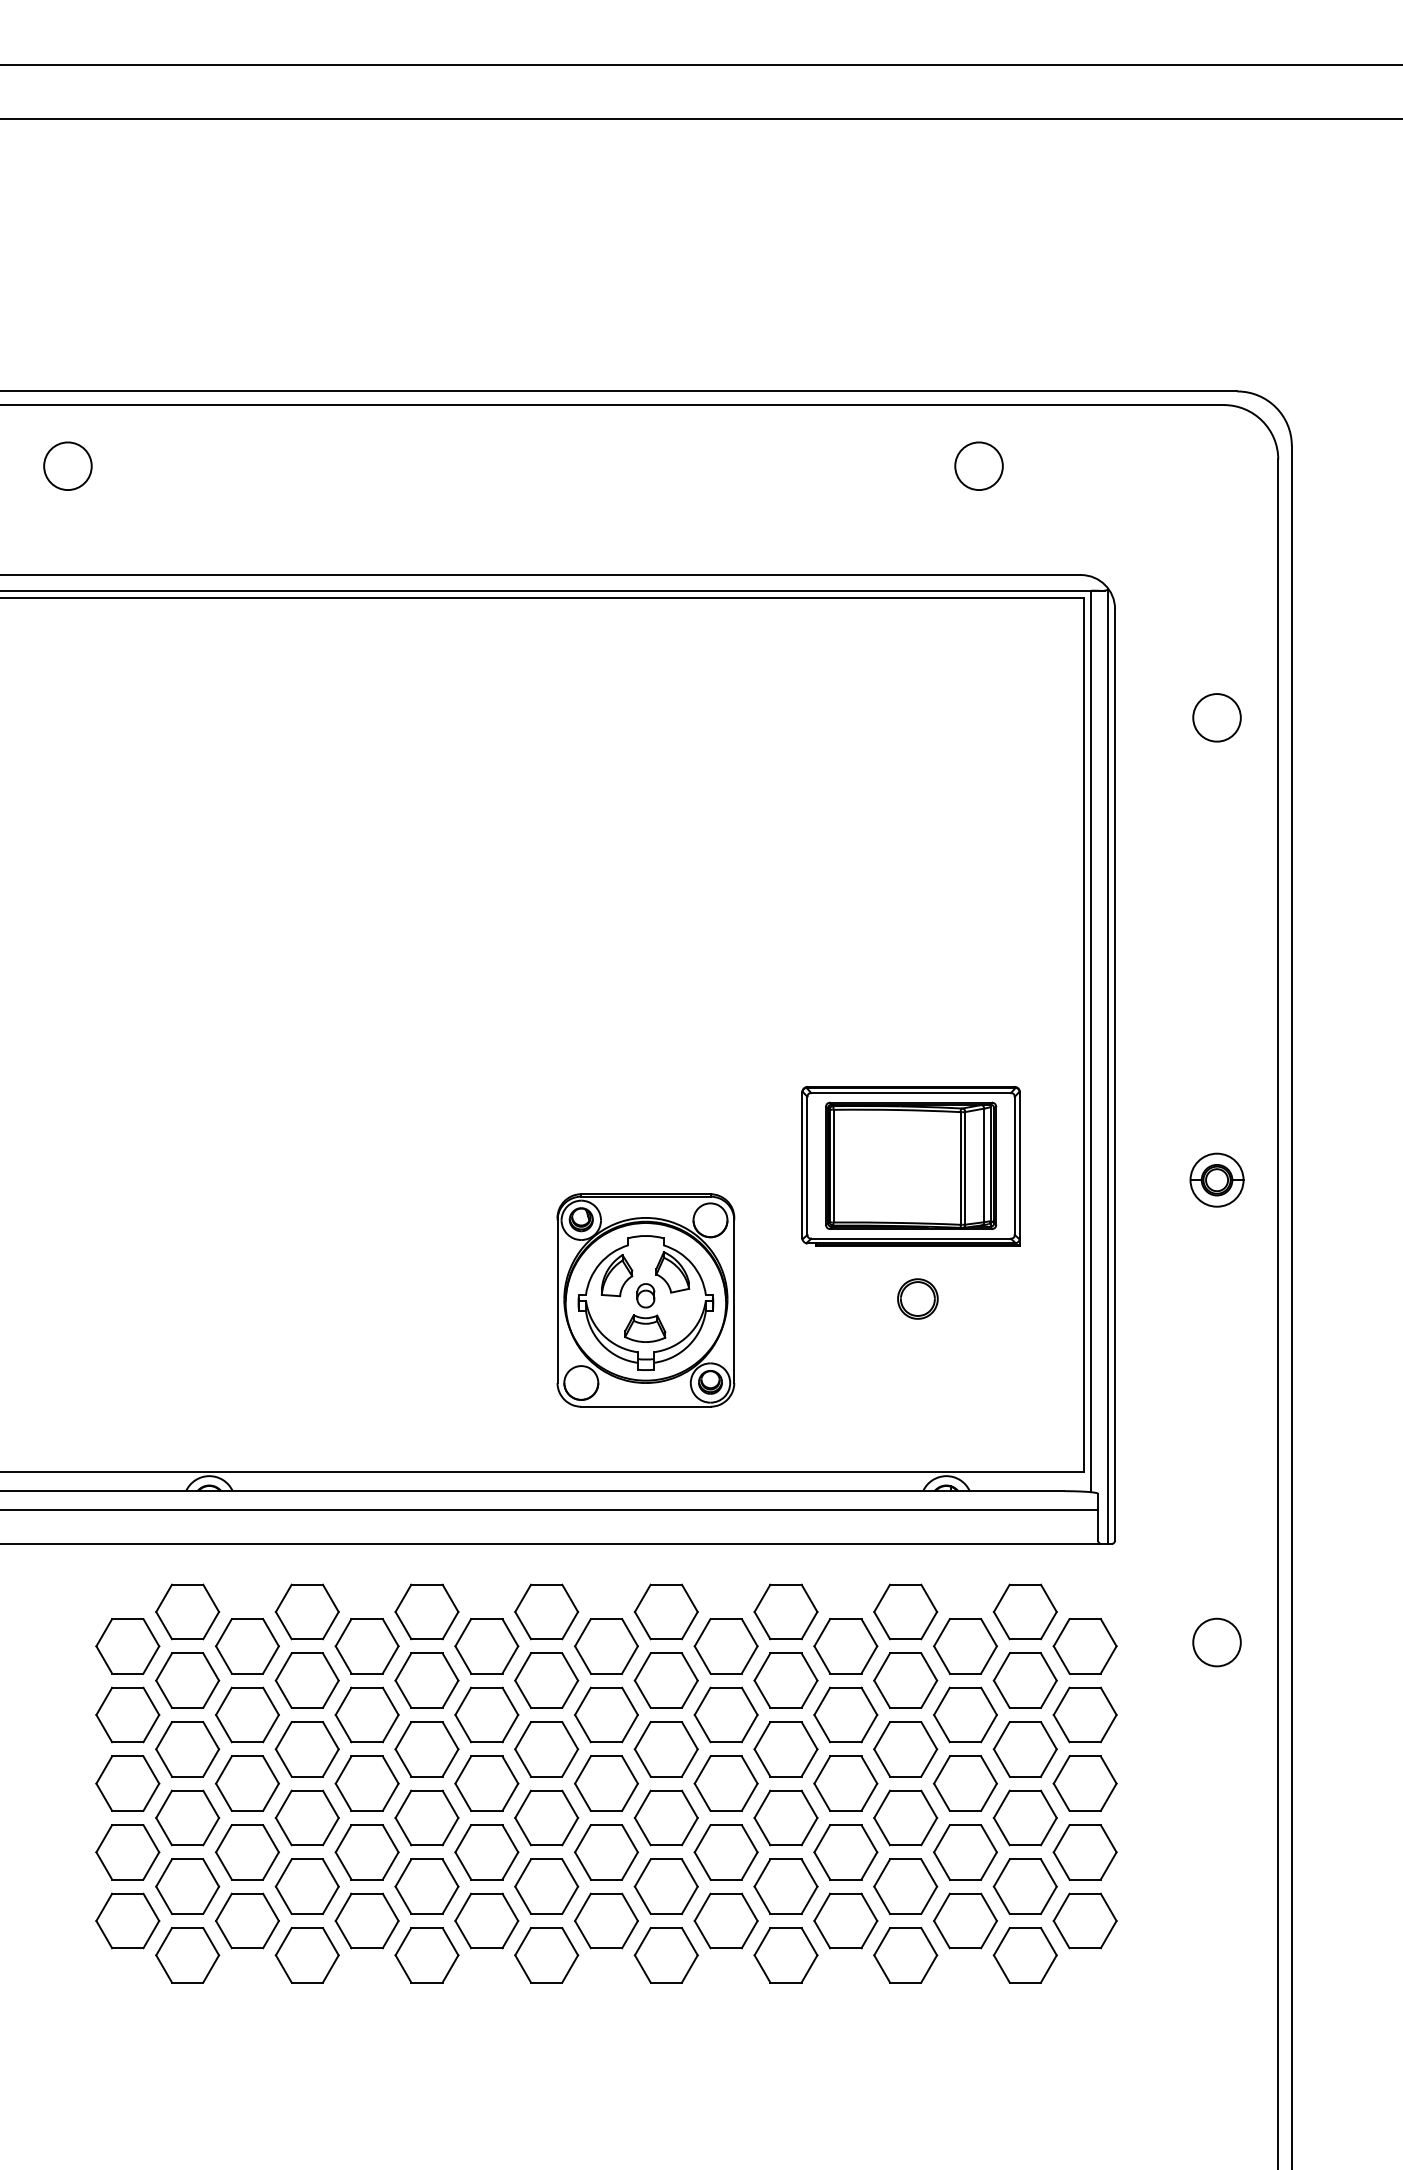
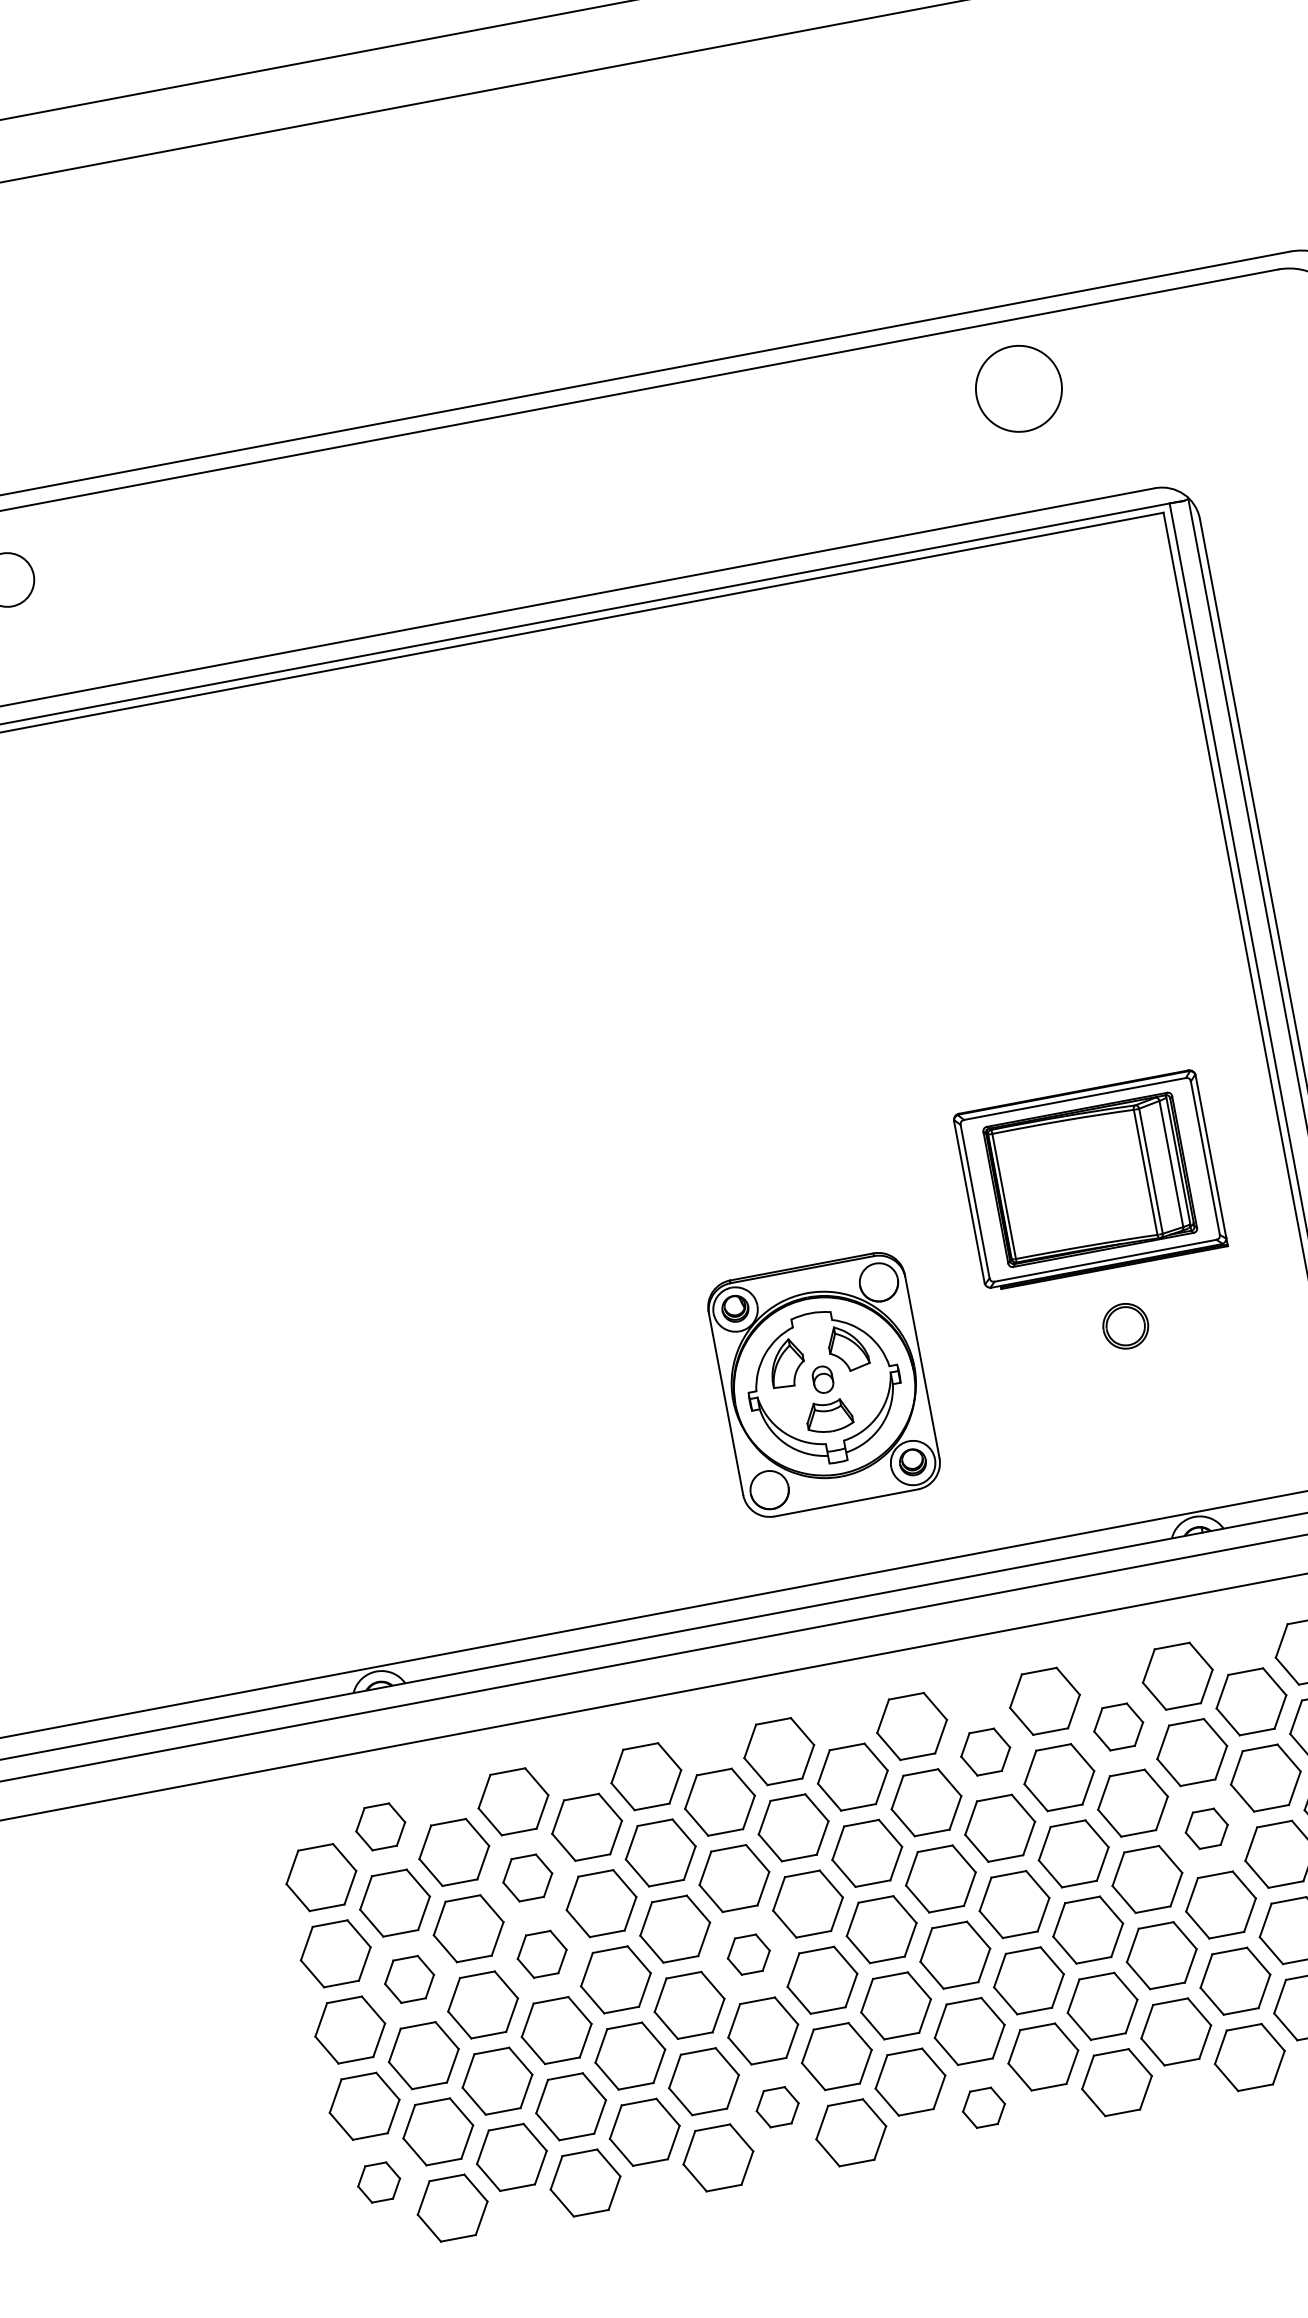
circle: (978, 466) -> (1018, 389), size x1.6
part: (187, 1611) -> (380, 1826), size x0.7
part: (725, 1646) -> (985, 1752), size x0.7
part: (845, 1646) -> (1118, 1727), size x0.7
part: (306, 1680) -> (526, 1878), size x0.7
part: (187, 1749) -> (409, 1979), size x0.7
part: (306, 1749) -> (541, 1954), size x0.7
part: (905, 1749) -> (1206, 1829), size x0.6
part: (486, 1783) -> (748, 1954), size x0.6
part: (127, 1920) -> (378, 2182), size x0.6
part: (486, 1920) -> (777, 2106), size x0.6
part: (665, 1955) -> (983, 2108), size x0.6

